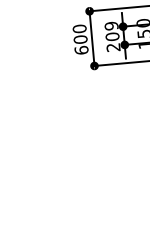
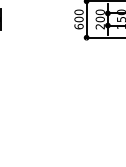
text: (111, 26) -> (100, 12), 209 -> 200

